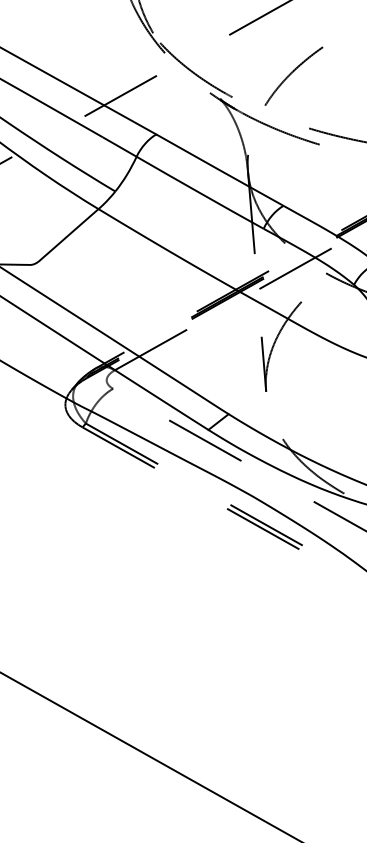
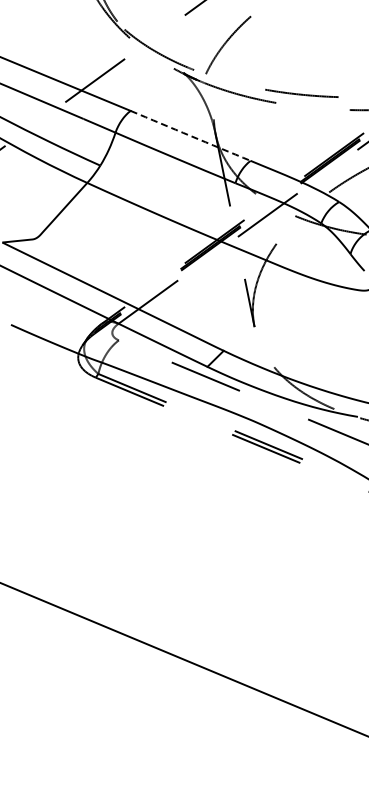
curve: (293, 73) -> (227, 42), moved
arc: (219, 169) -> (190, 135), solid -> dashed

